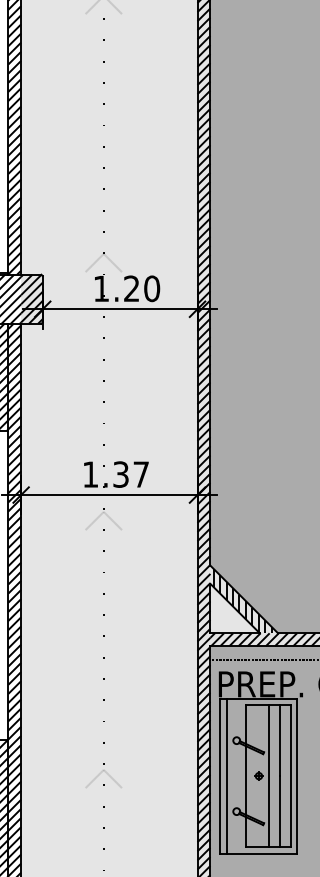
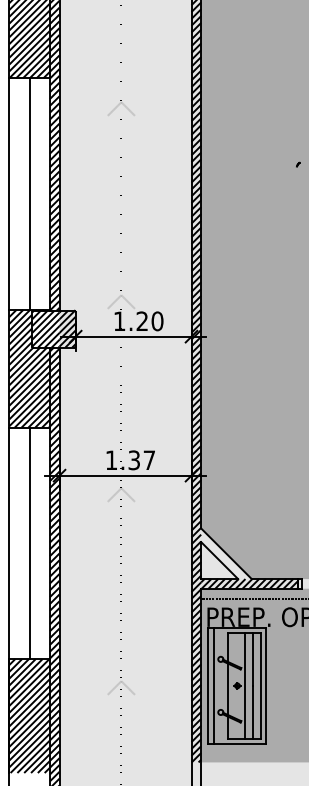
hatch: (241, 600) -> (224, 554), removed

